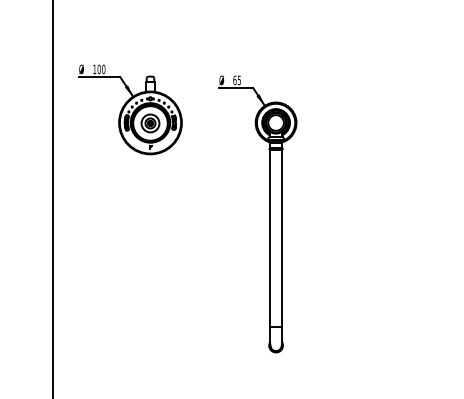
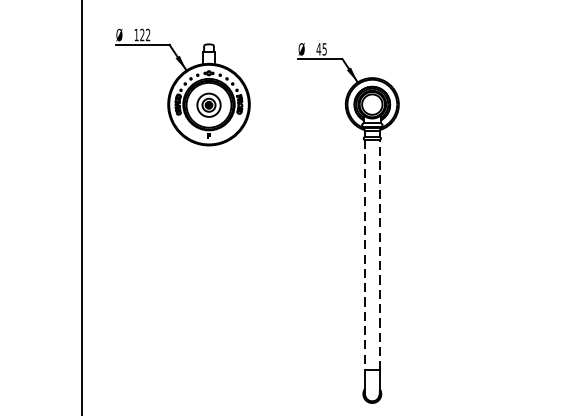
text: (101, 69) -> (145, 35), 100 -> 122
text: (234, 80) -> (318, 49), 65 -> 45
line: (270, 238) -> (365, 254), solid -> dashed
line: (281, 238) -> (379, 254), solid -> dashed

